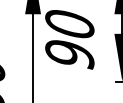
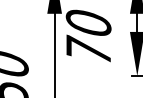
text: (69, 52) -> (88, 49), 90 -> 70

